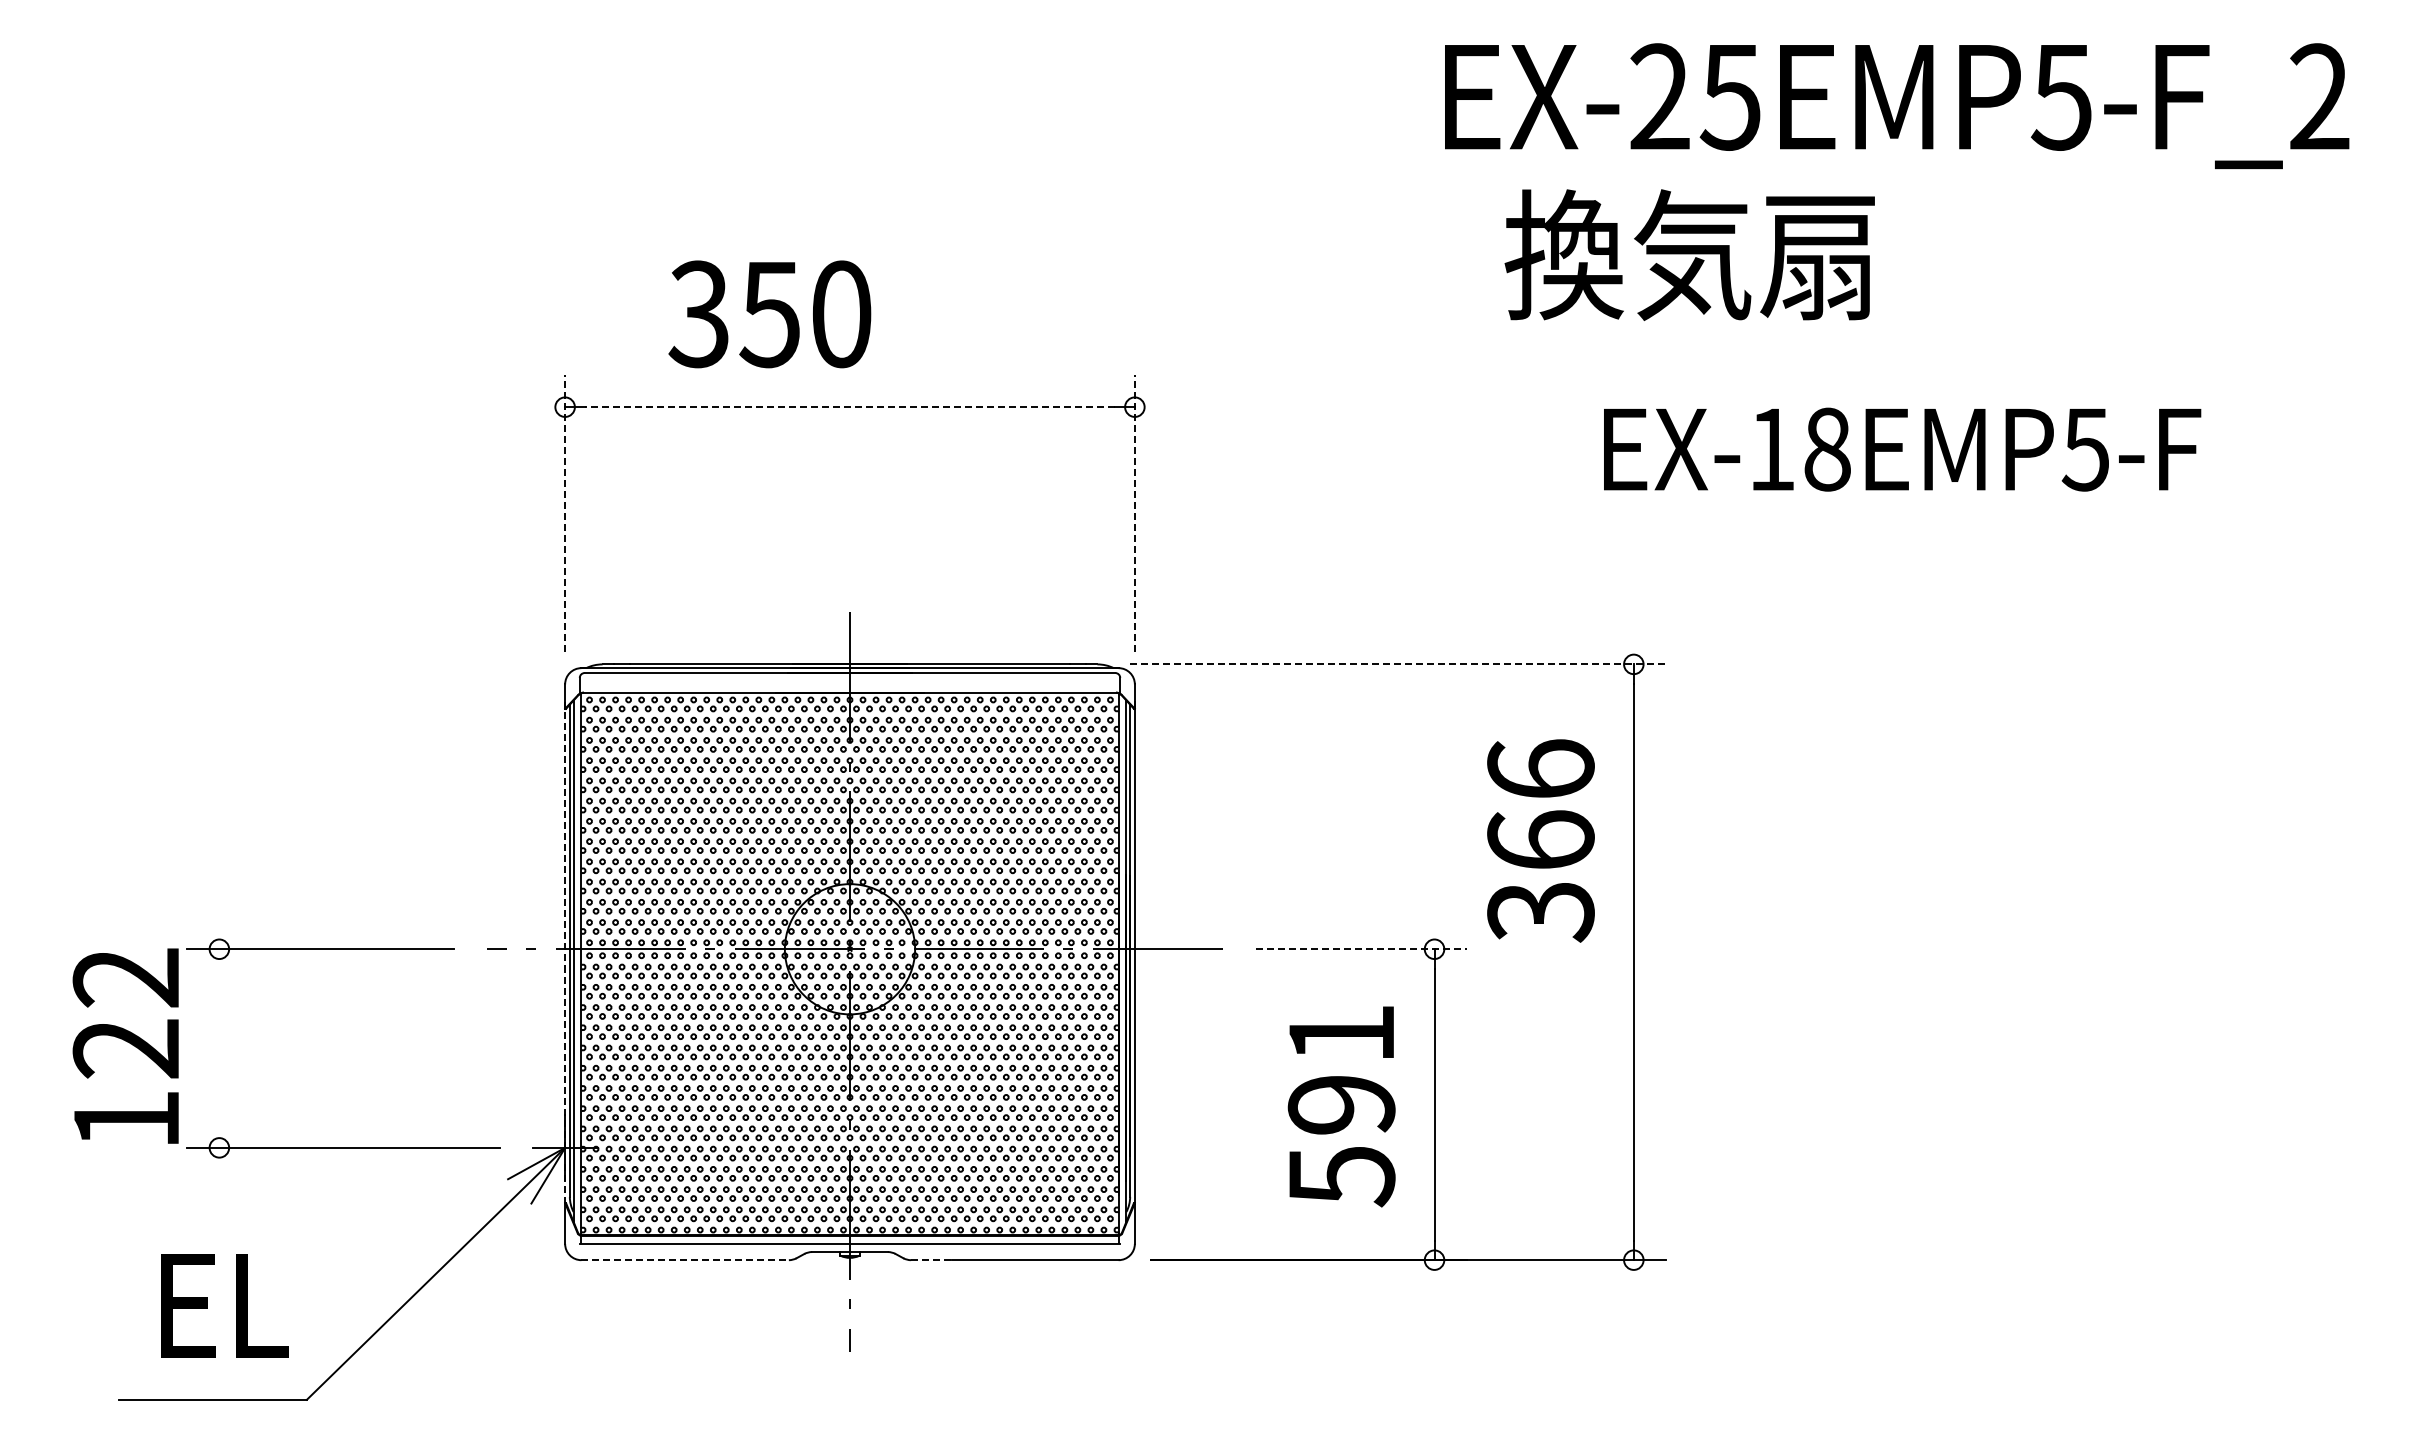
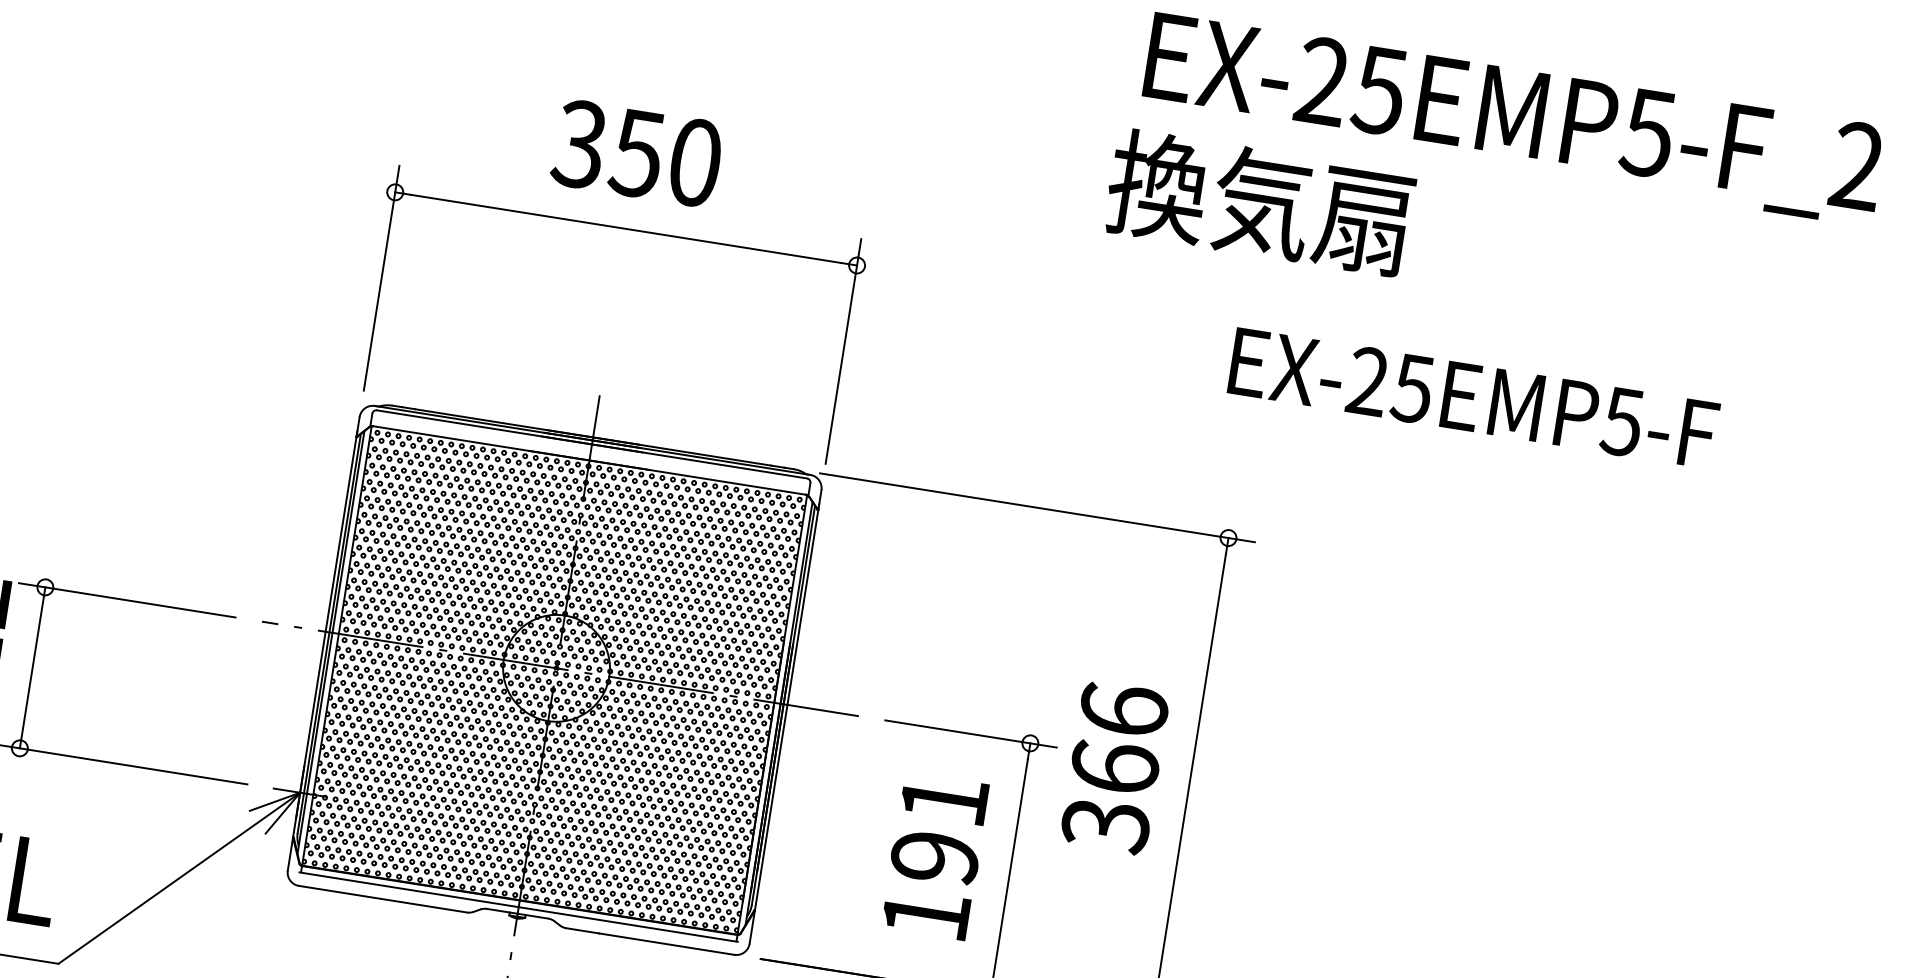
text: (1689, 254) -> (1259, 202), moved
text: (769, 314) -> (636, 153), moved
line: (849, 407) -> (625, 229), dashed -> solid
text: (1799, 449) -> (1390, 385), EX-18EMP5-F -> EX-25EMP5-F
line: (565, 513) -> (381, 278), dashed -> solid
line: (1134, 513) -> (843, 351), dashed -> solid
line: (1398, 664) -> (1037, 507), dashed -> solid
text: (1540, 840) -> (1114, 767), moved
line: (1361, 949) -> (971, 734), dashed -> solid
line: (565, 952) -> (325, 634), dashed -> solid
line: (219, 1048) -> (32, 667), added
text: (1342, 1177) -> (926, 916), 591 -> 191
line: (685, 1260) -> (383, 899), dashed -> solid
line: (931, 1260) -> (582, 931), dashed -> solid

